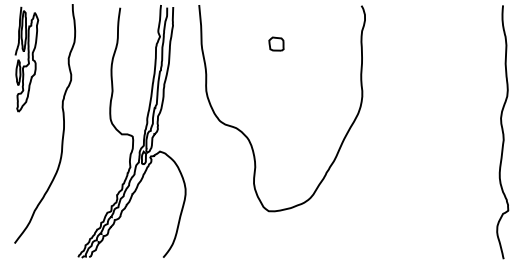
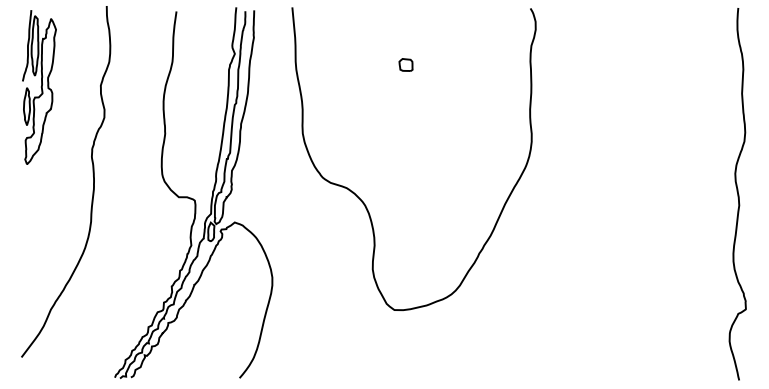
part: (276, 44) -> (405, 65), size x0.62

